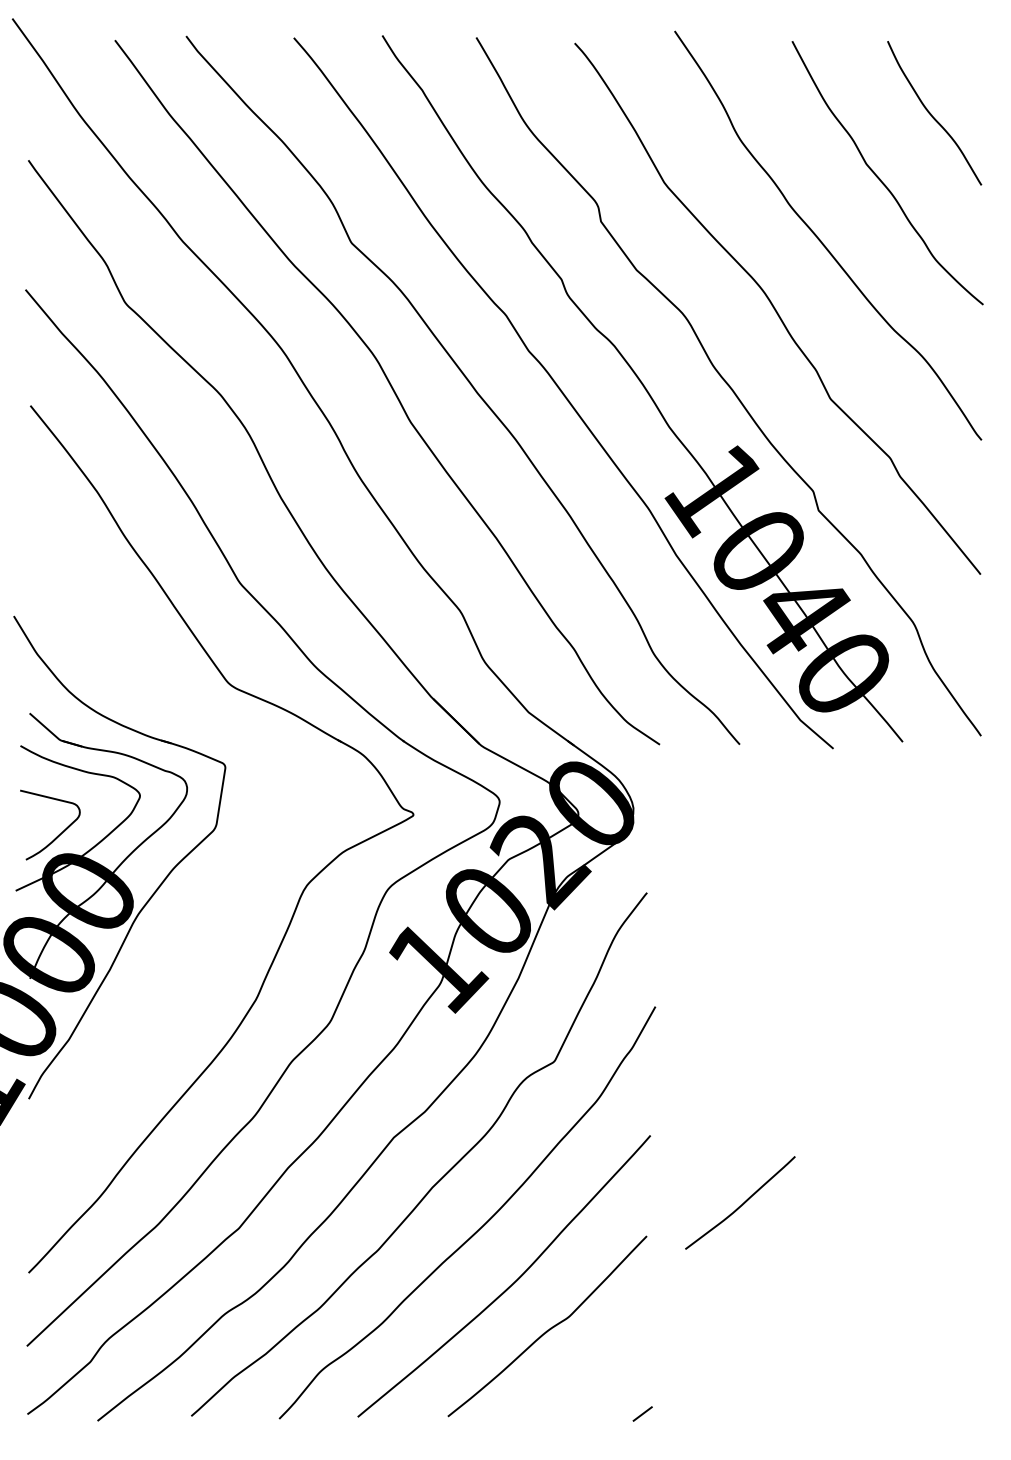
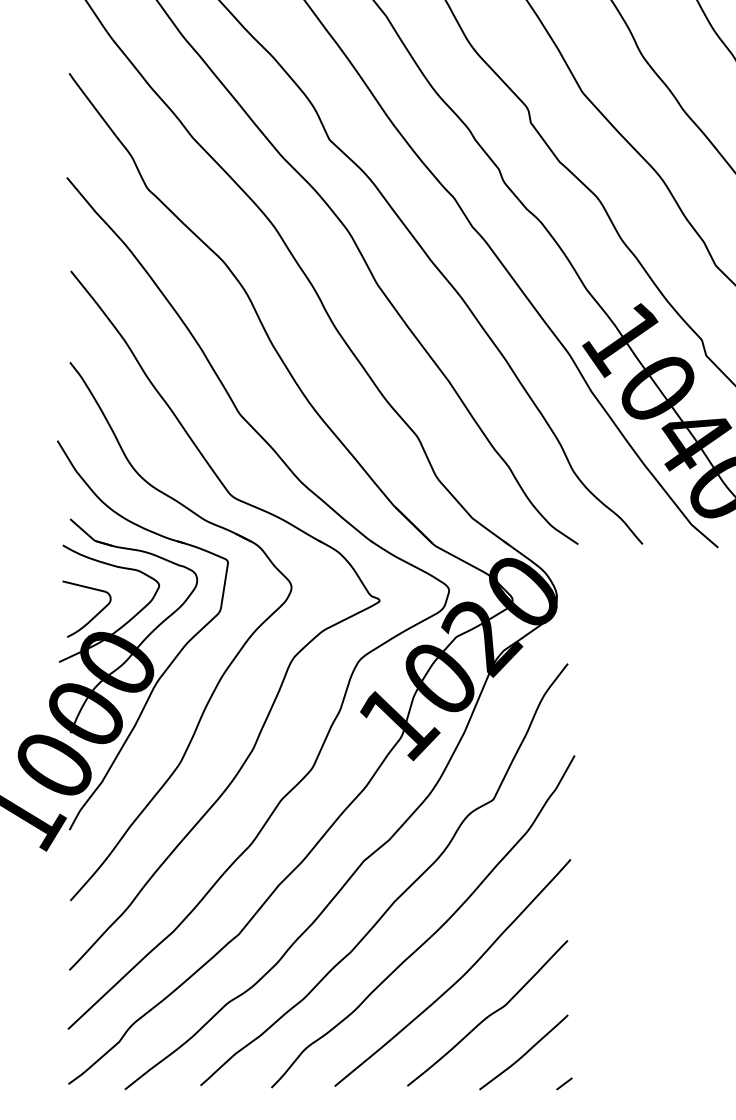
part: (225, 895) -> (228, 665), added
curve: (742, 1203) -> (525, 1052), moved

